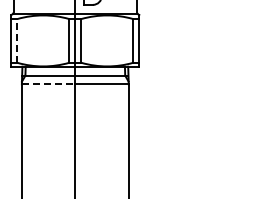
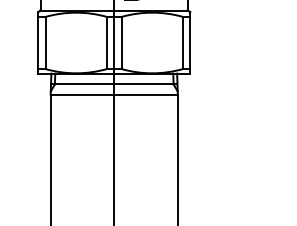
line: (17, 40) -> (45, 42), dashed -> solid
line: (48, 84) -> (82, 94), dashed -> solid

